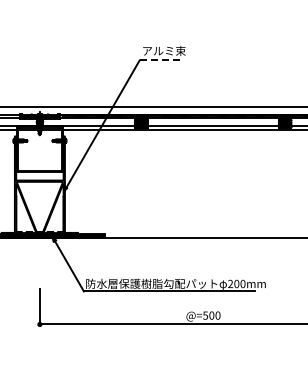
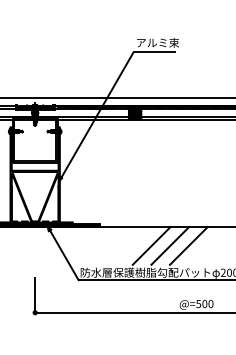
line: (161, 60) -> (155, 52), dashed -> solid
line: (157, 256) -> (151, 245), added
line: (176, 256) -> (169, 245), added
line: (195, 256) -> (188, 245), added

